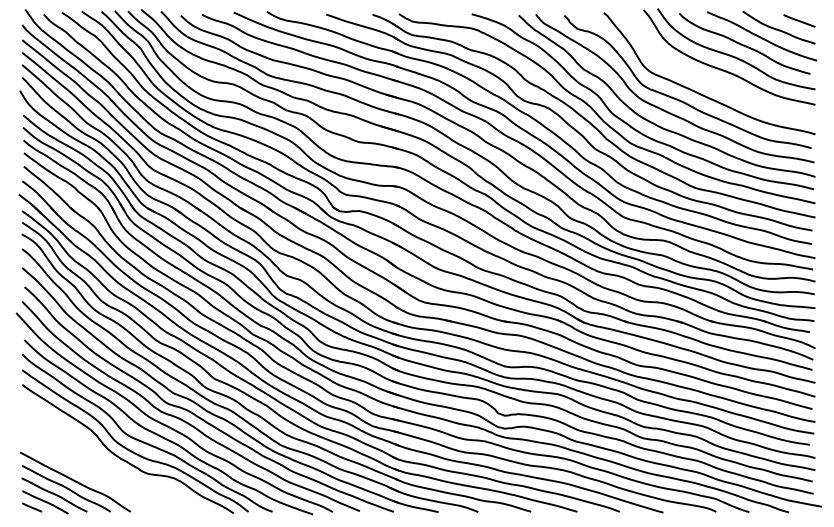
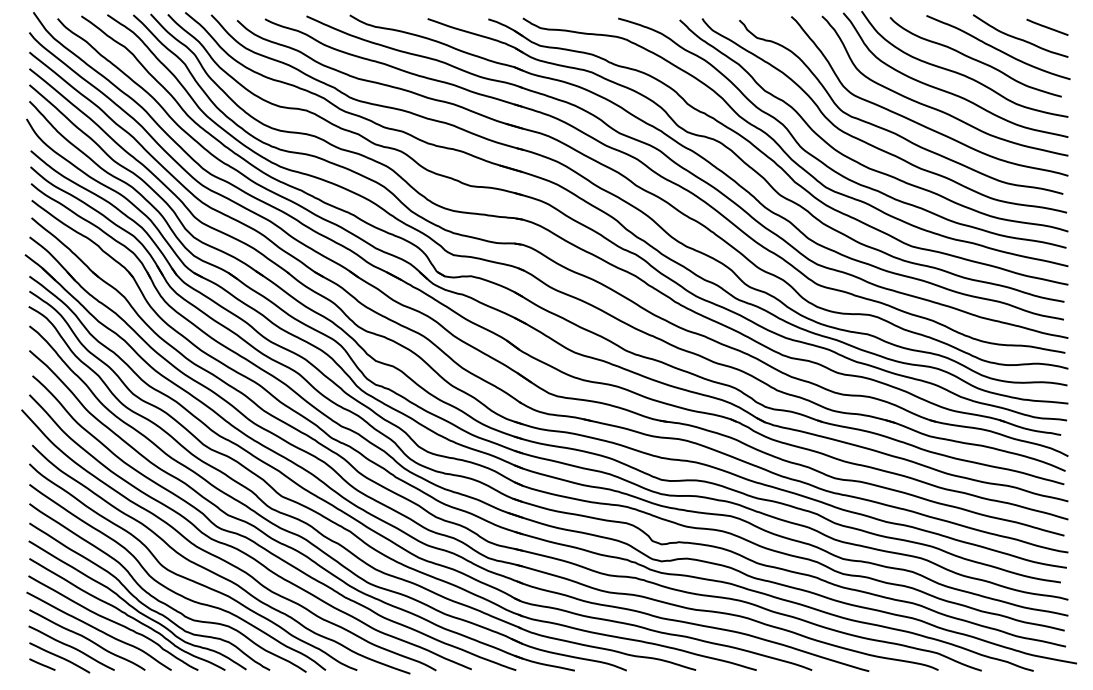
curve: (715, 82) -> (937, 108), added
part: (110, 460) -> (144, 603), added

